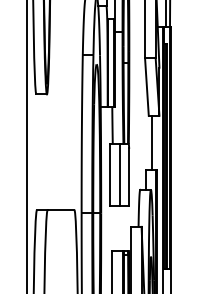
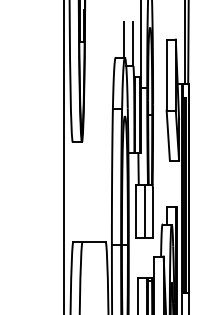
line: (151, 142) -> (172, 183), removed

